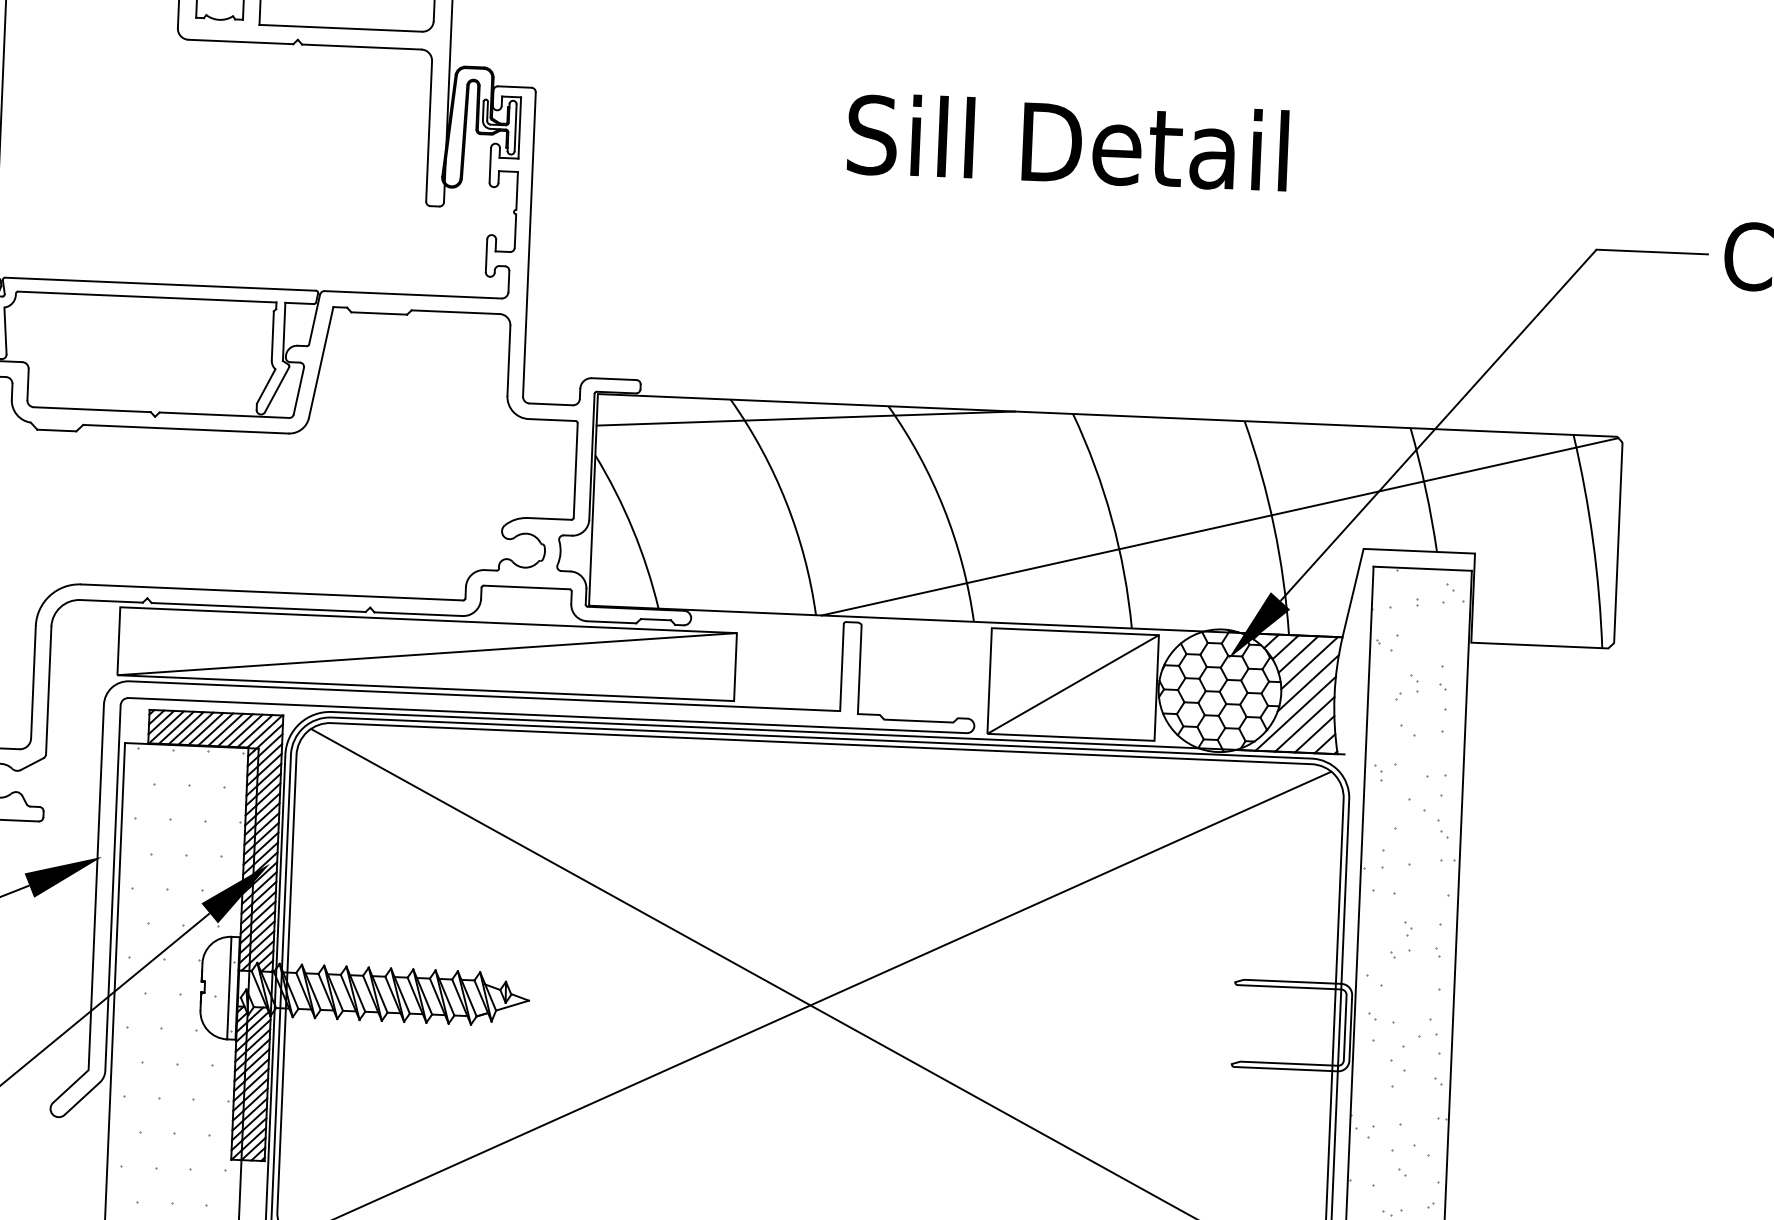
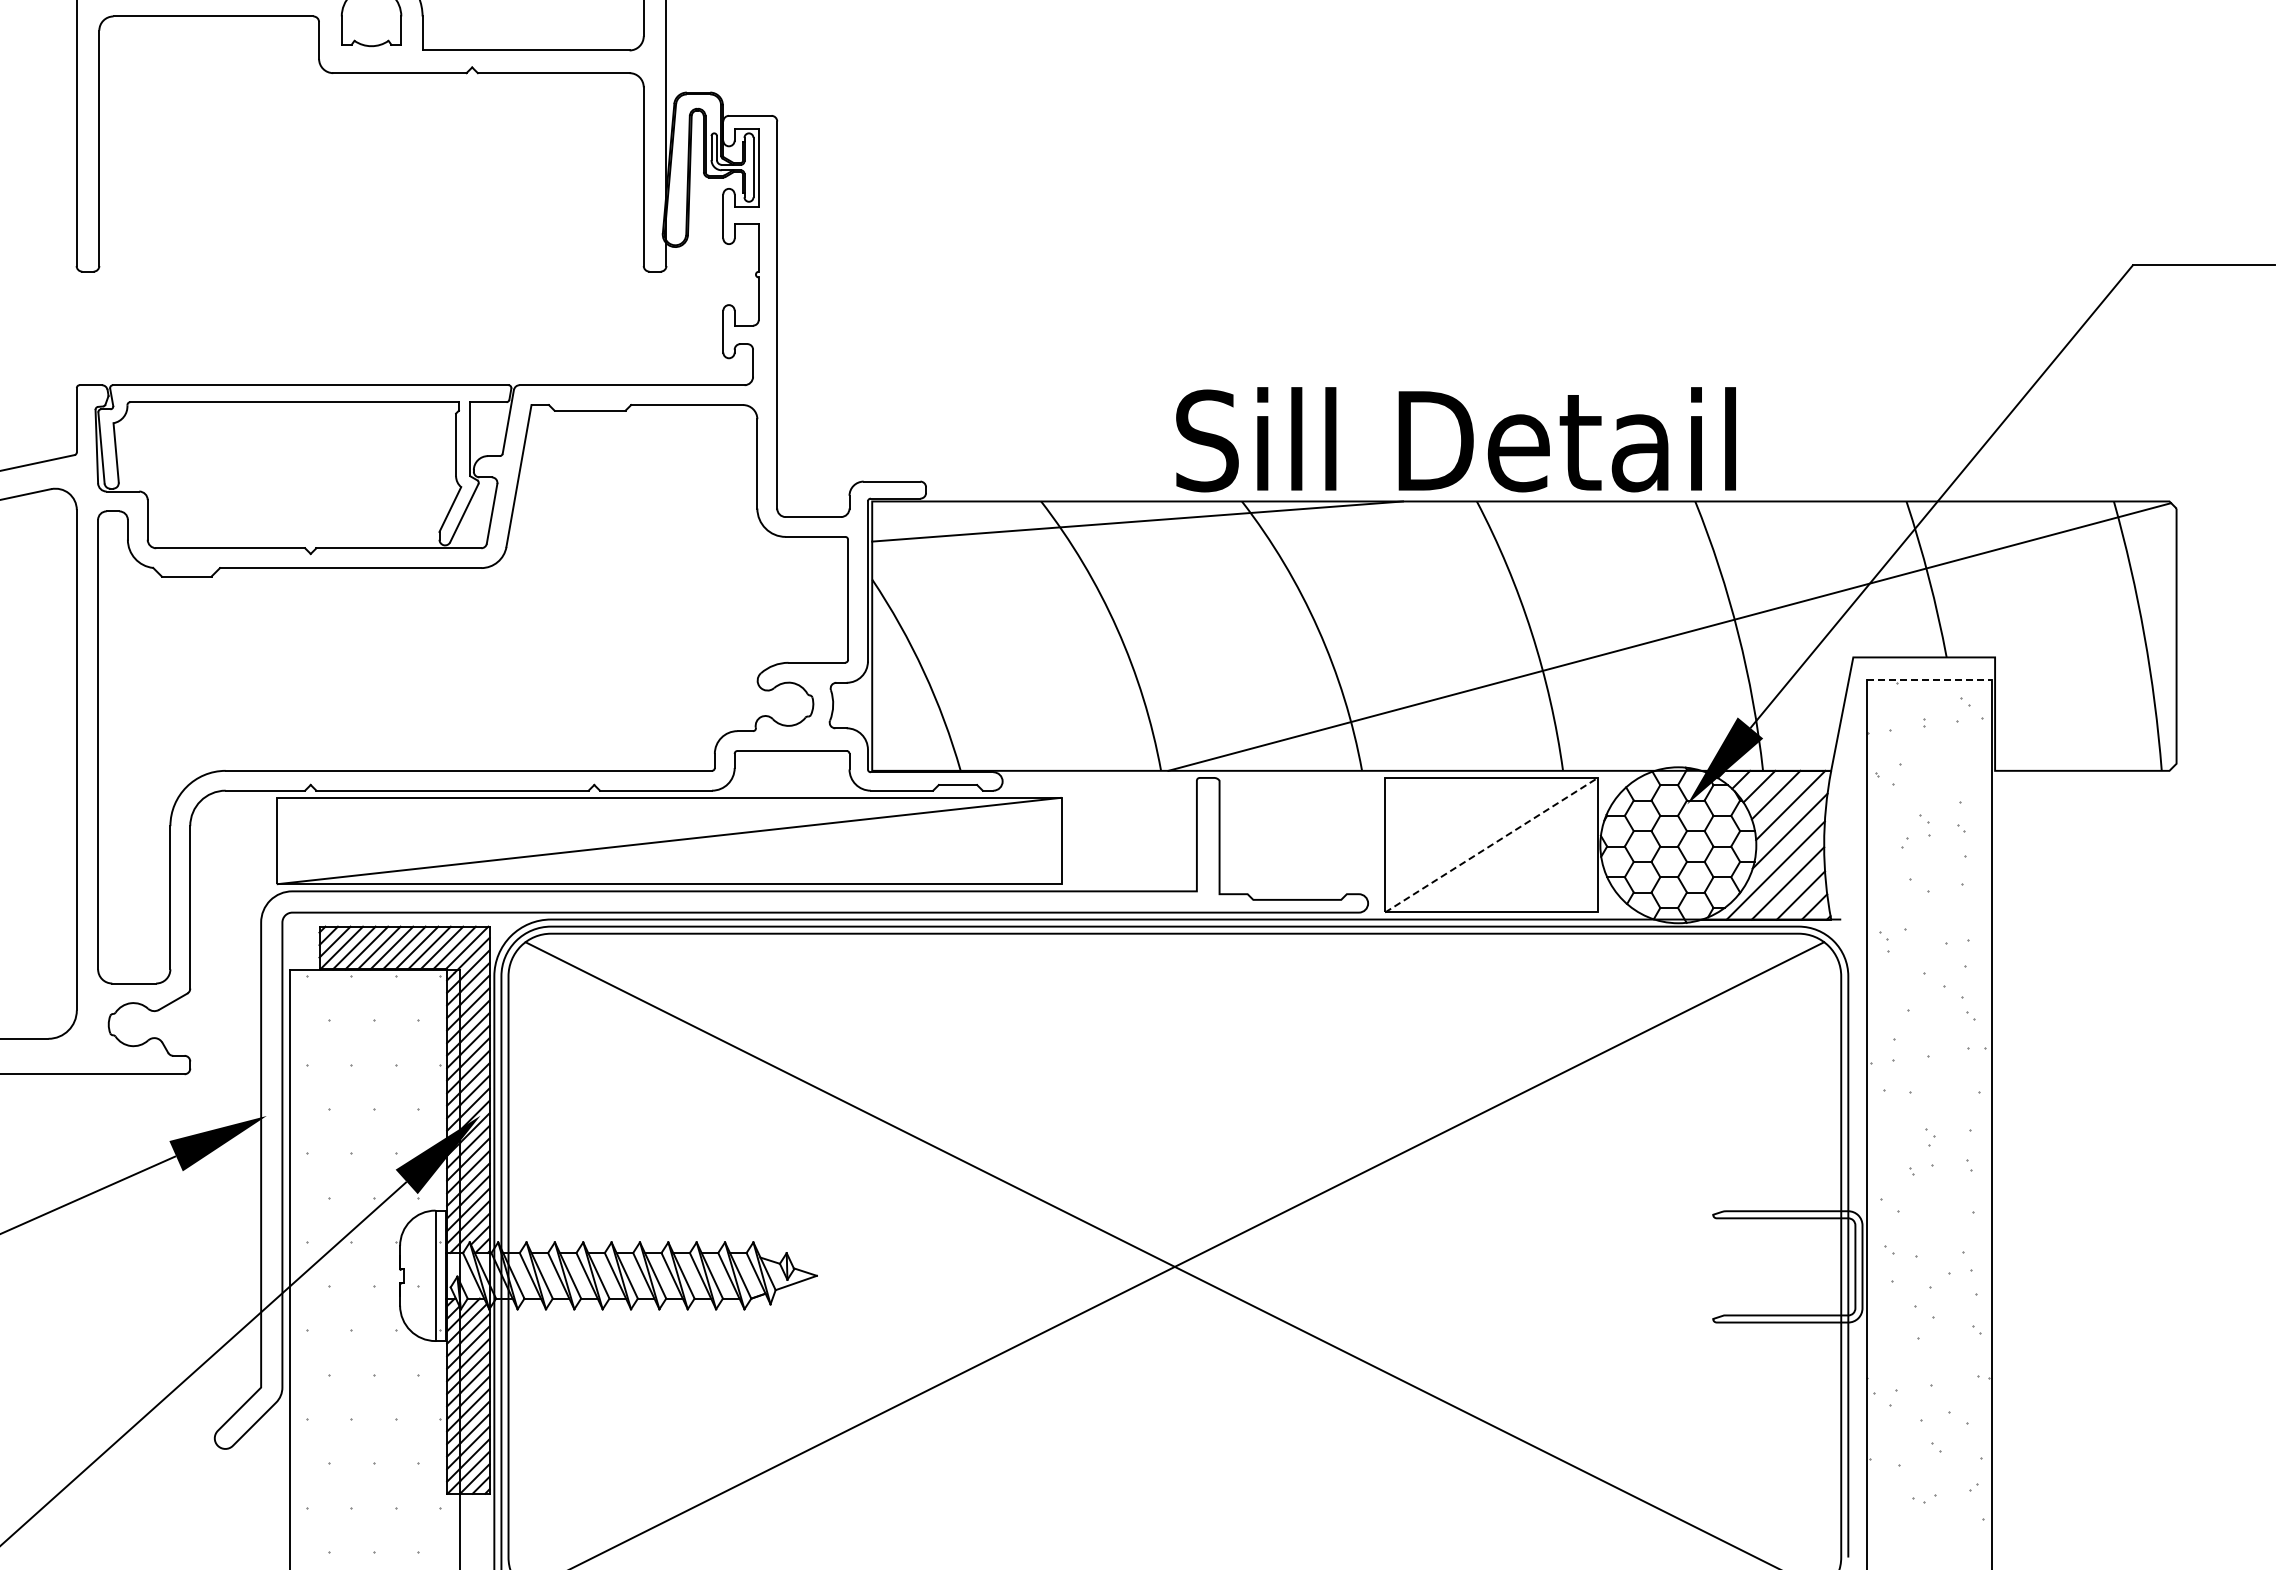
text: (1067, 142) -> (1455, 439), moved
line: (1422, 568) -> (1929, 679), solid -> dashed
line: (1073, 684) -> (1491, 845), solid -> dashed

